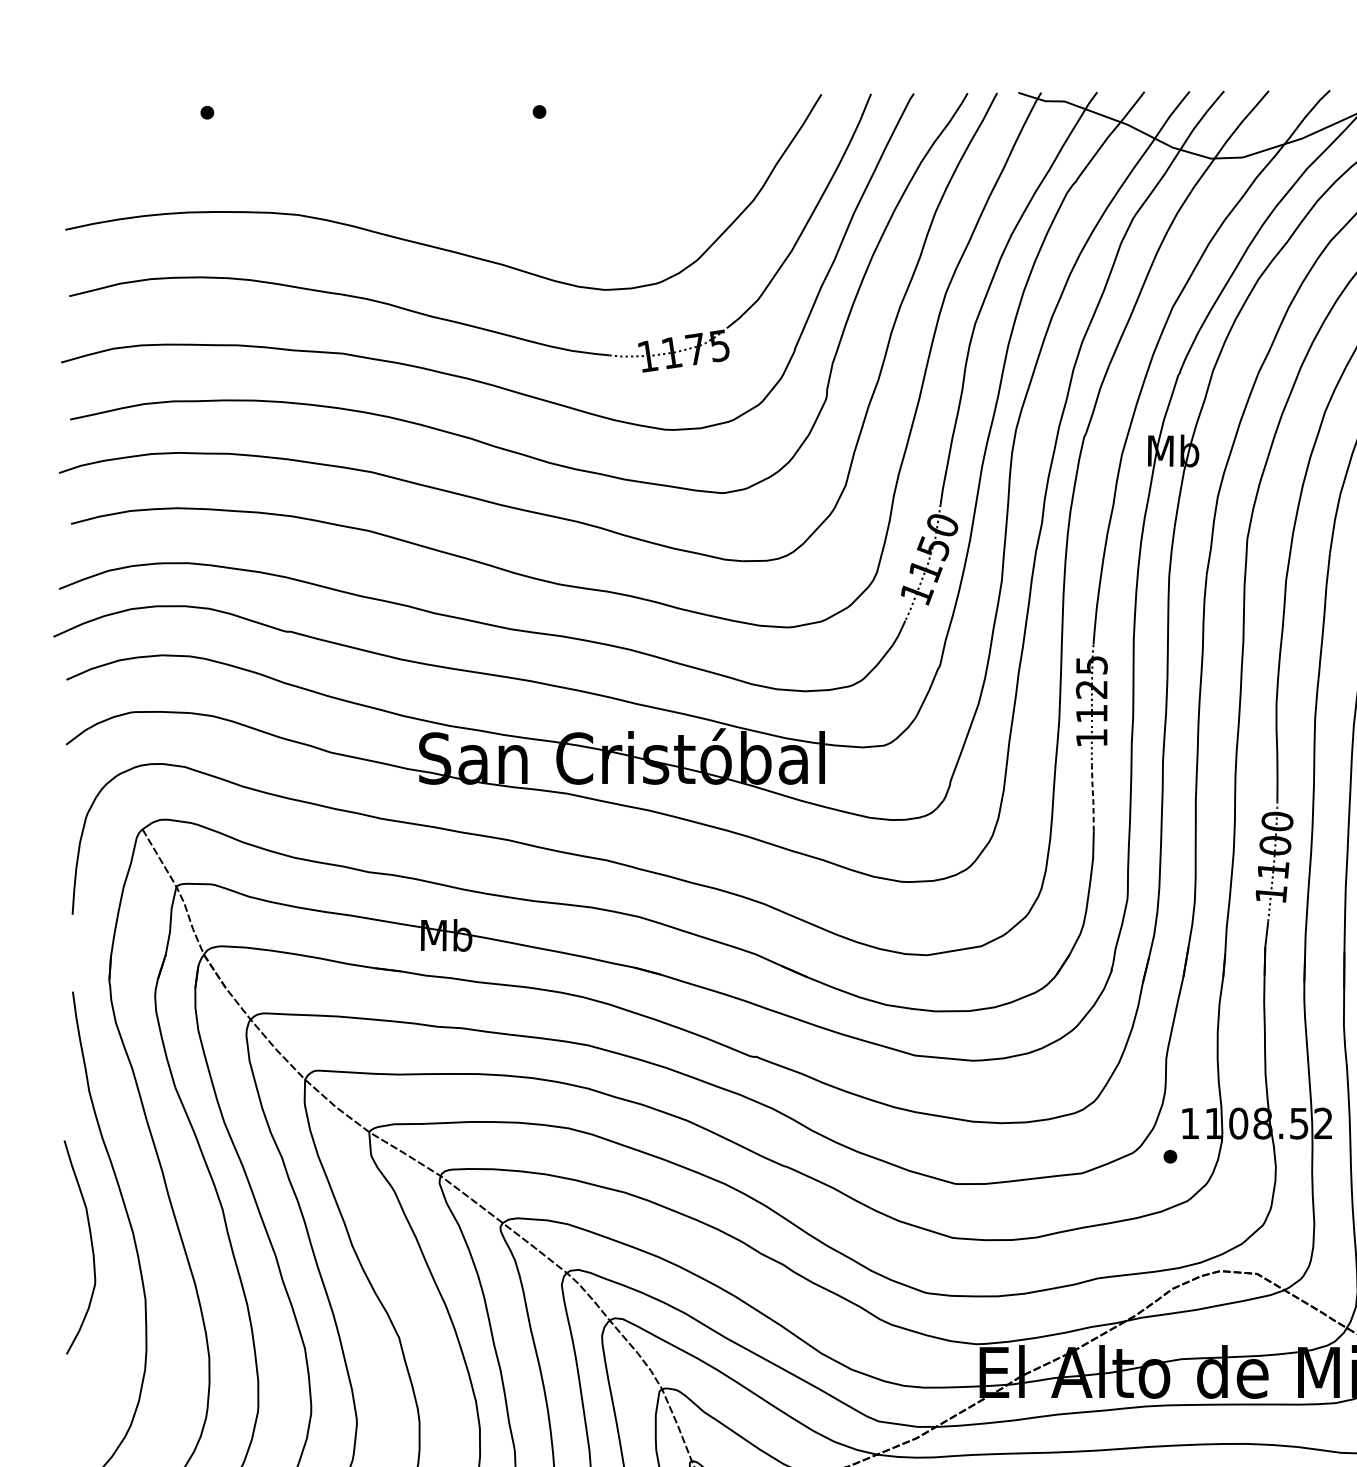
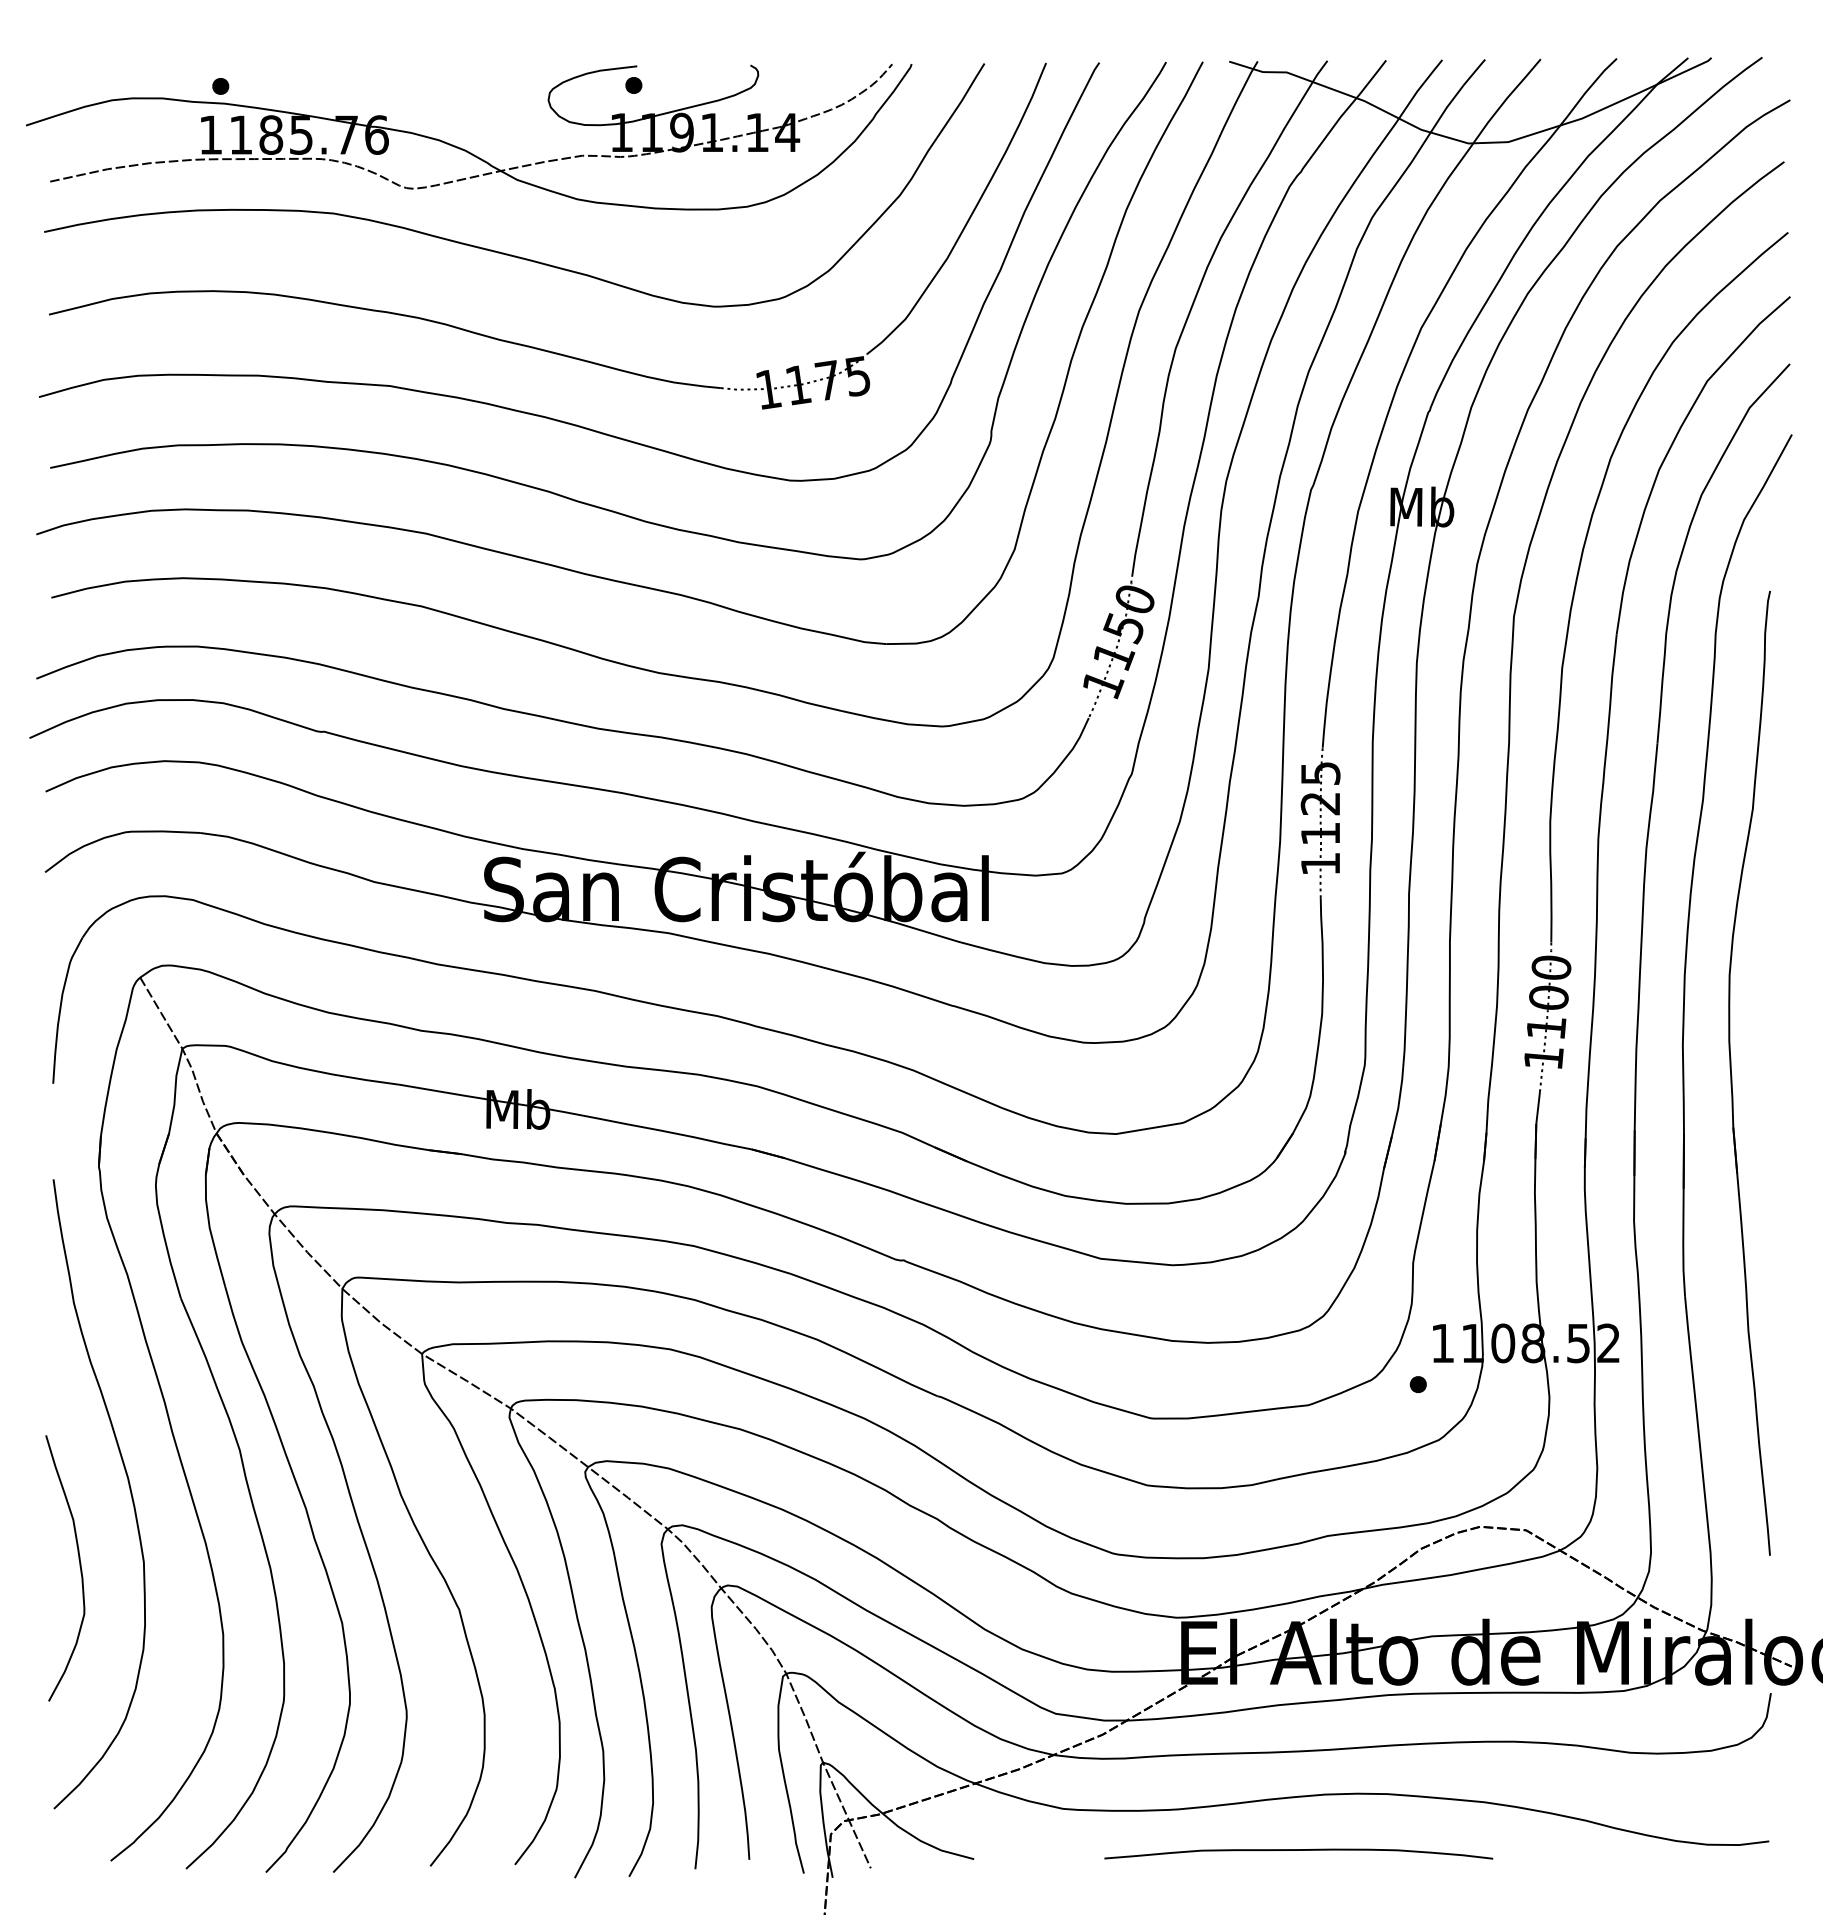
part: (402, 162) -> (463, 148), added
line: (1093, 797) -> (1322, 938), dashed -> solid
curve: (91, 1245) -> (79, 1566), moved

